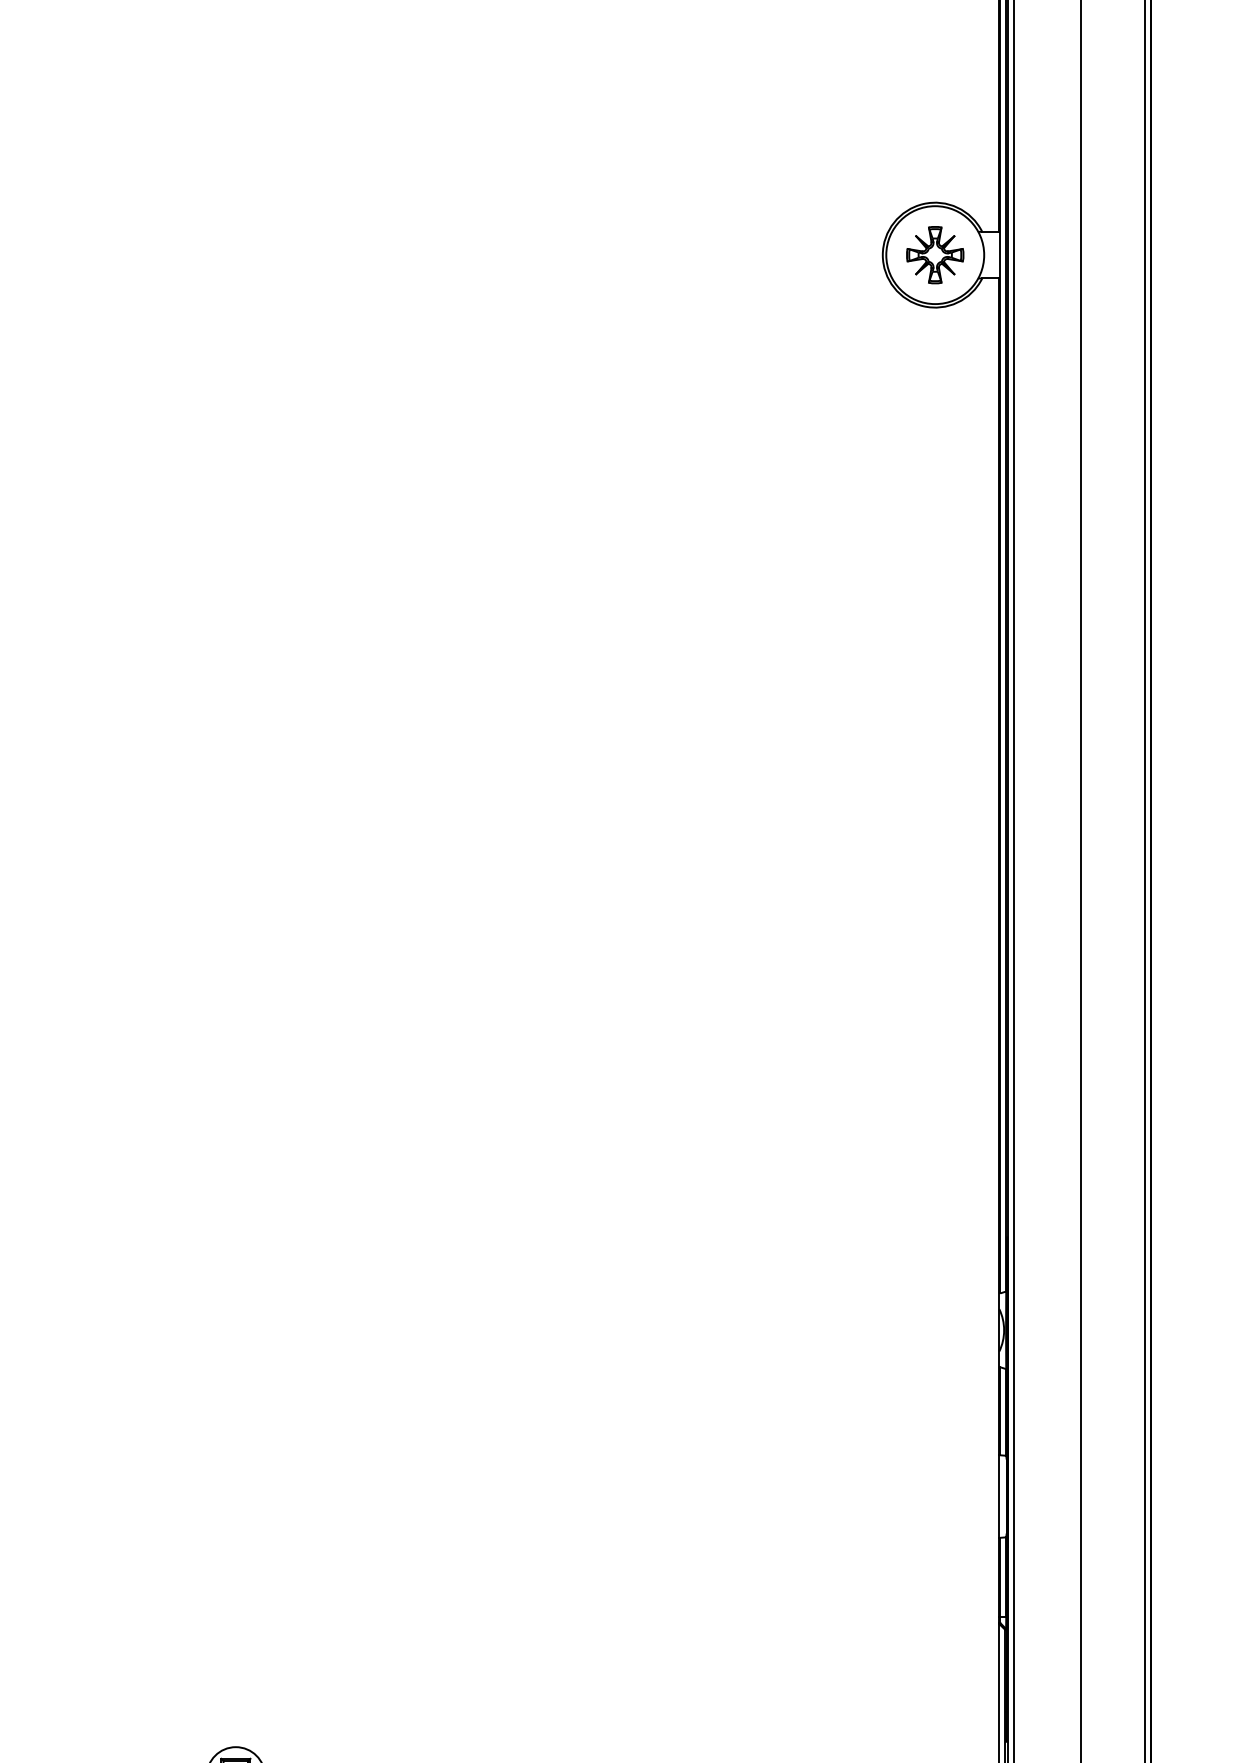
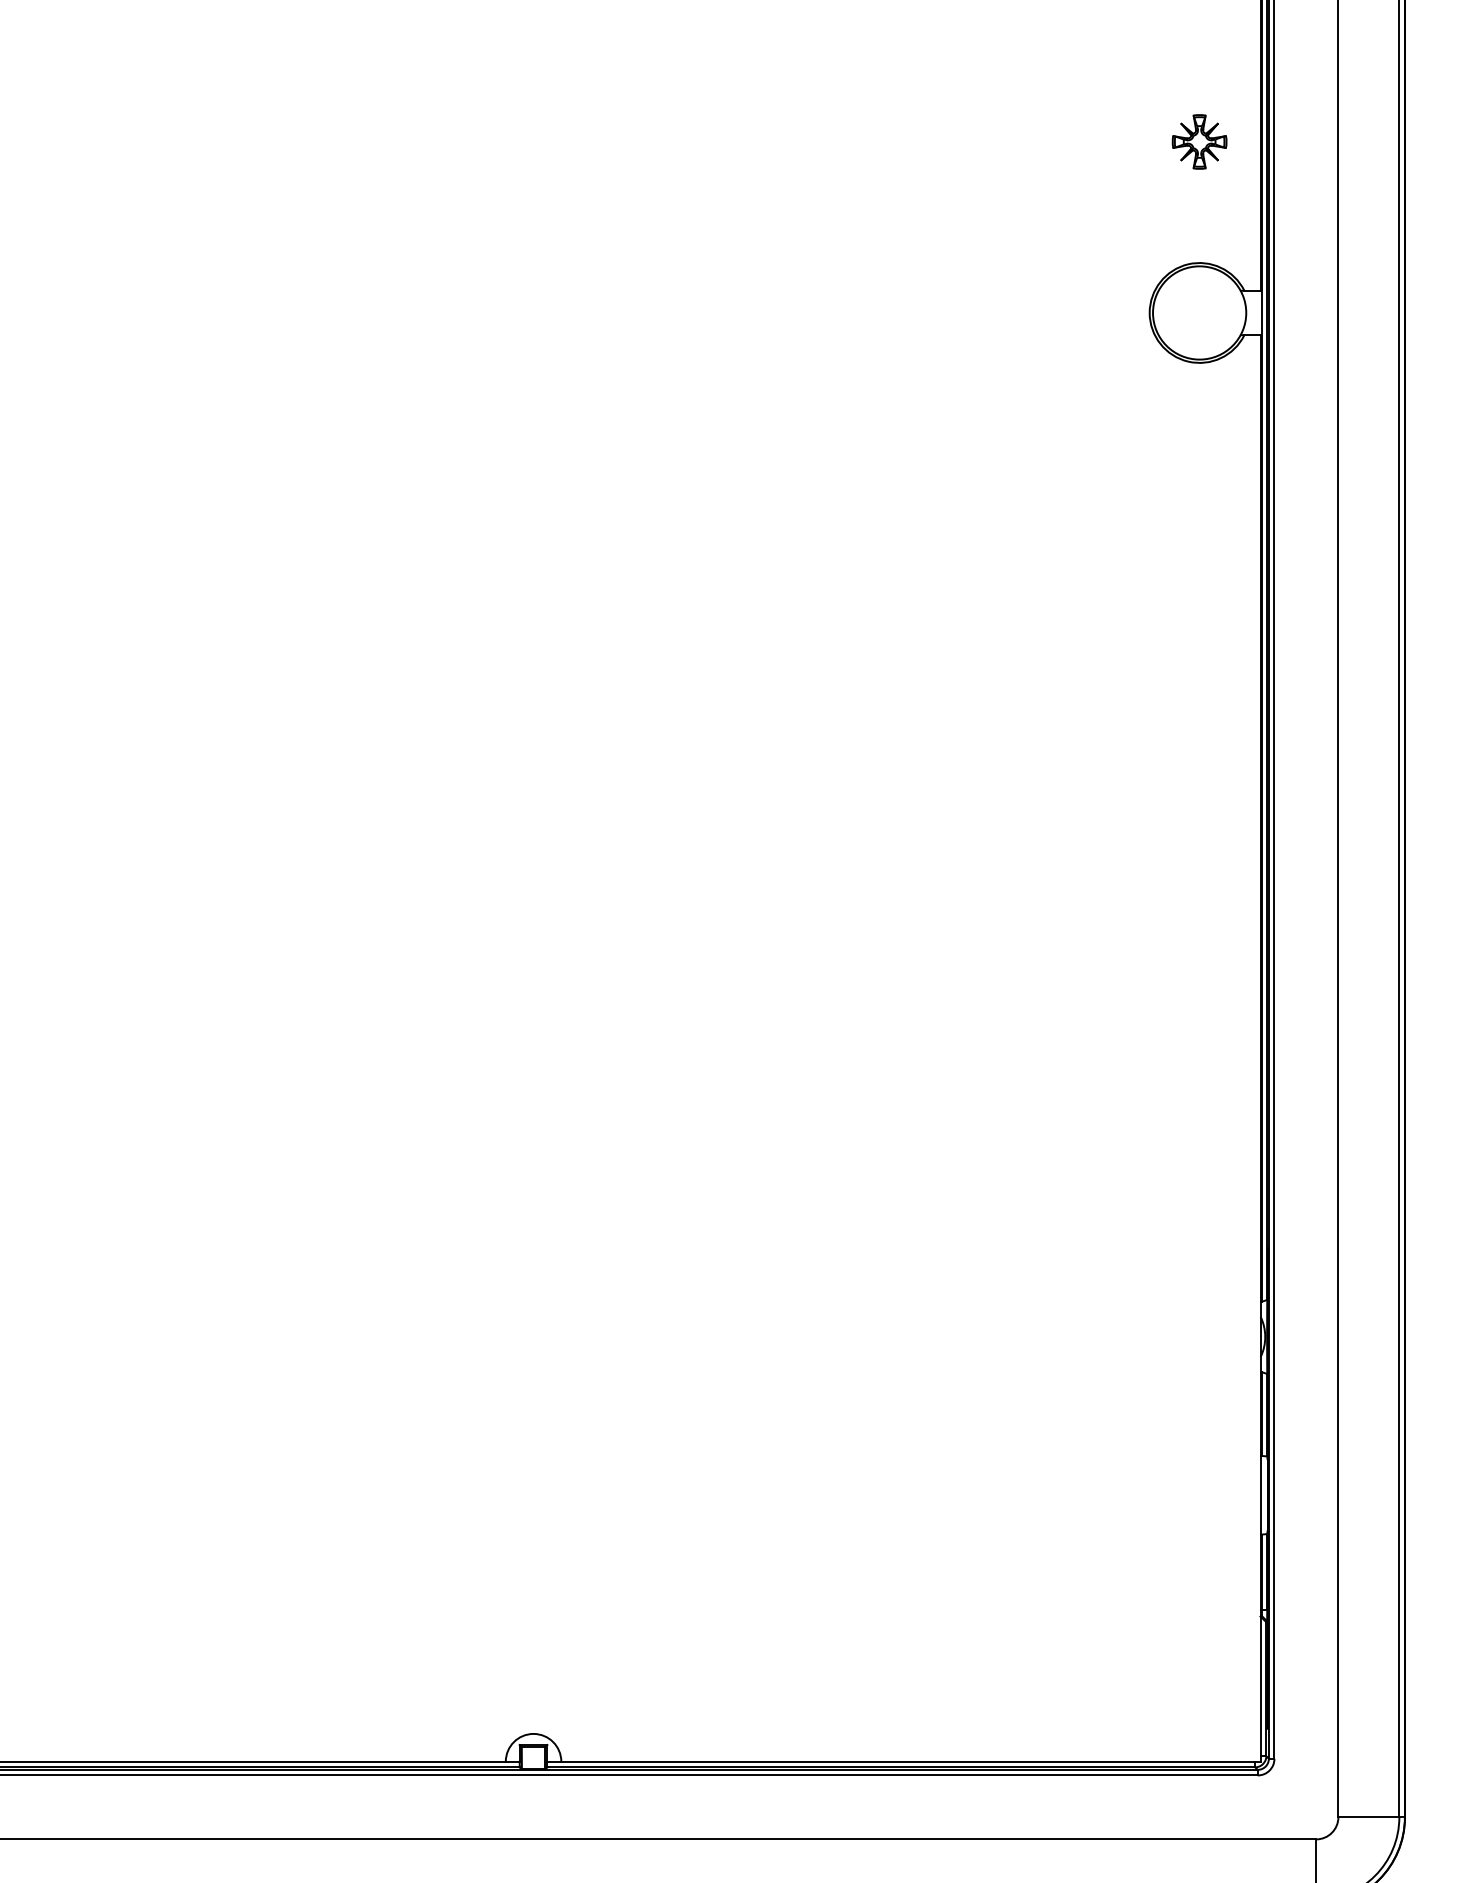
part: (935, 254) -> (1199, 141), moved

